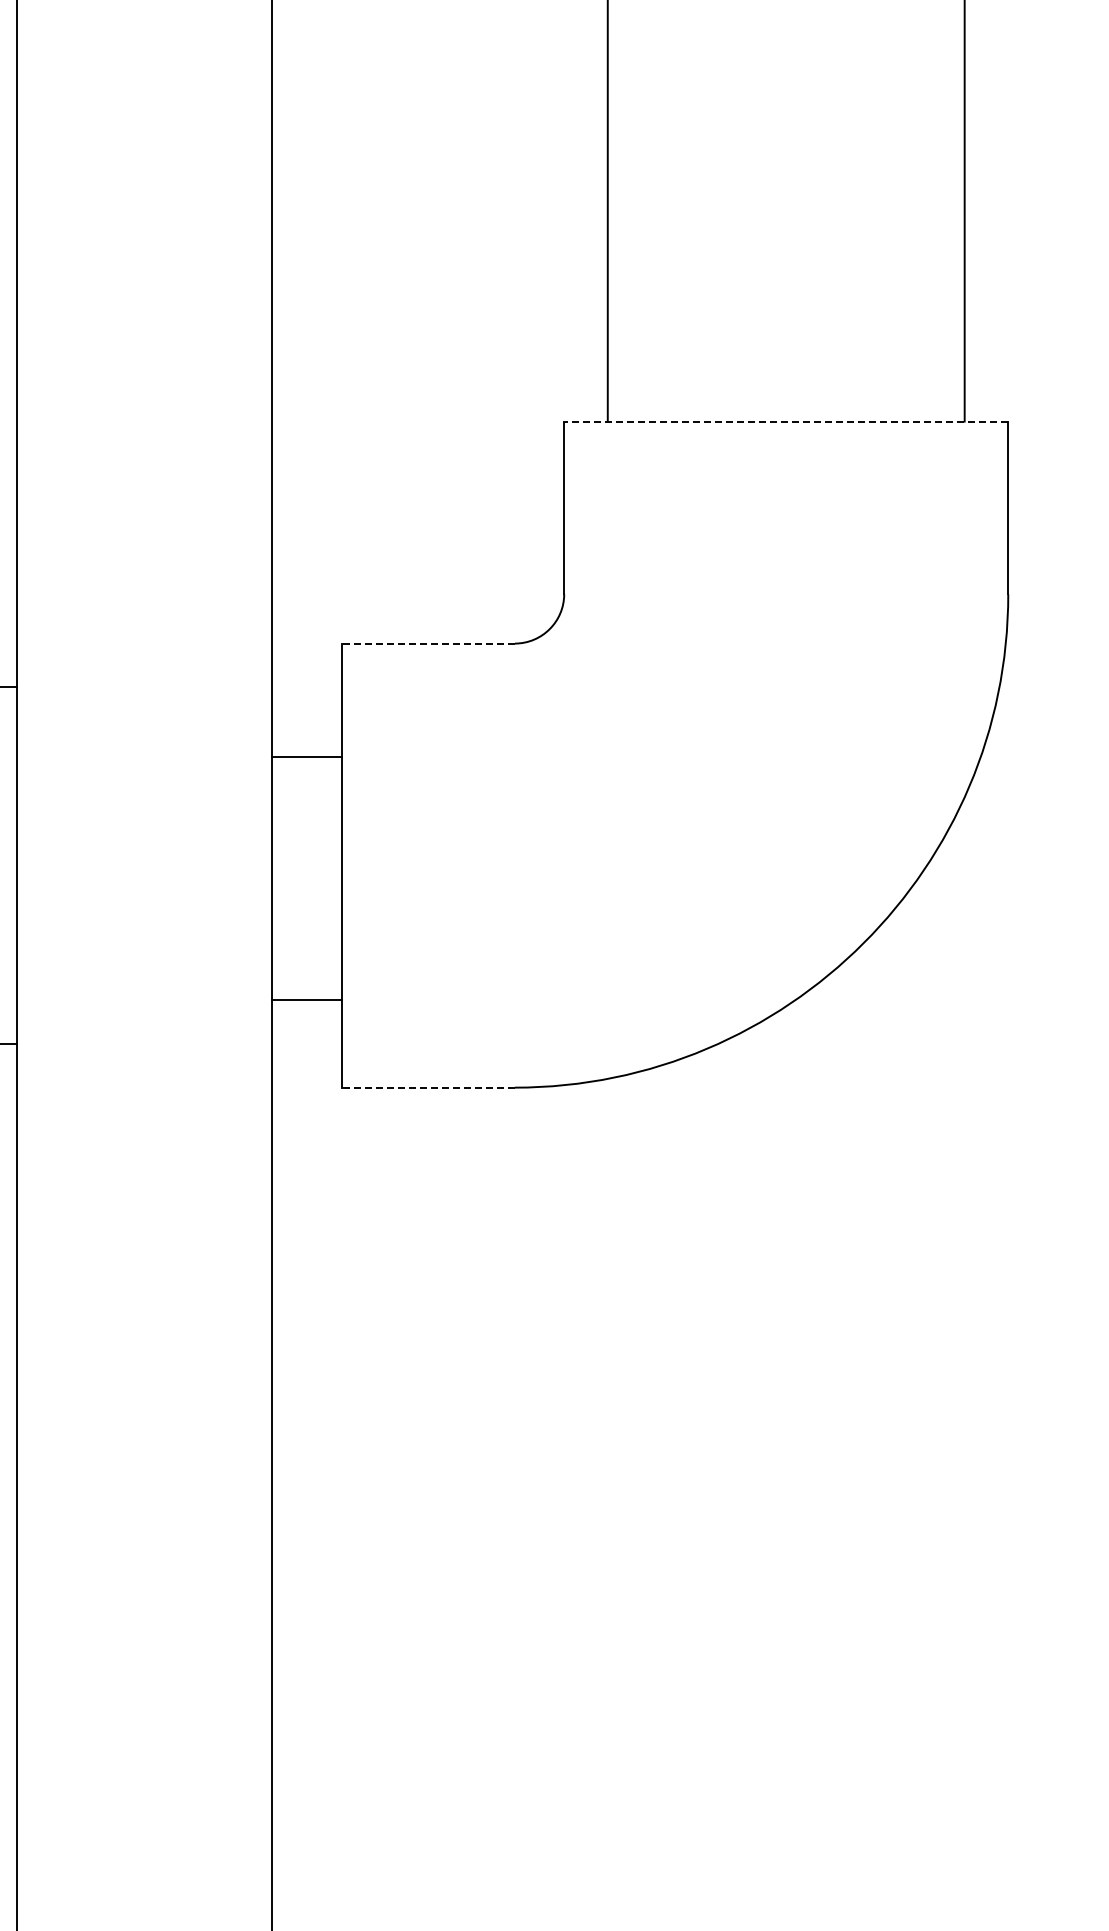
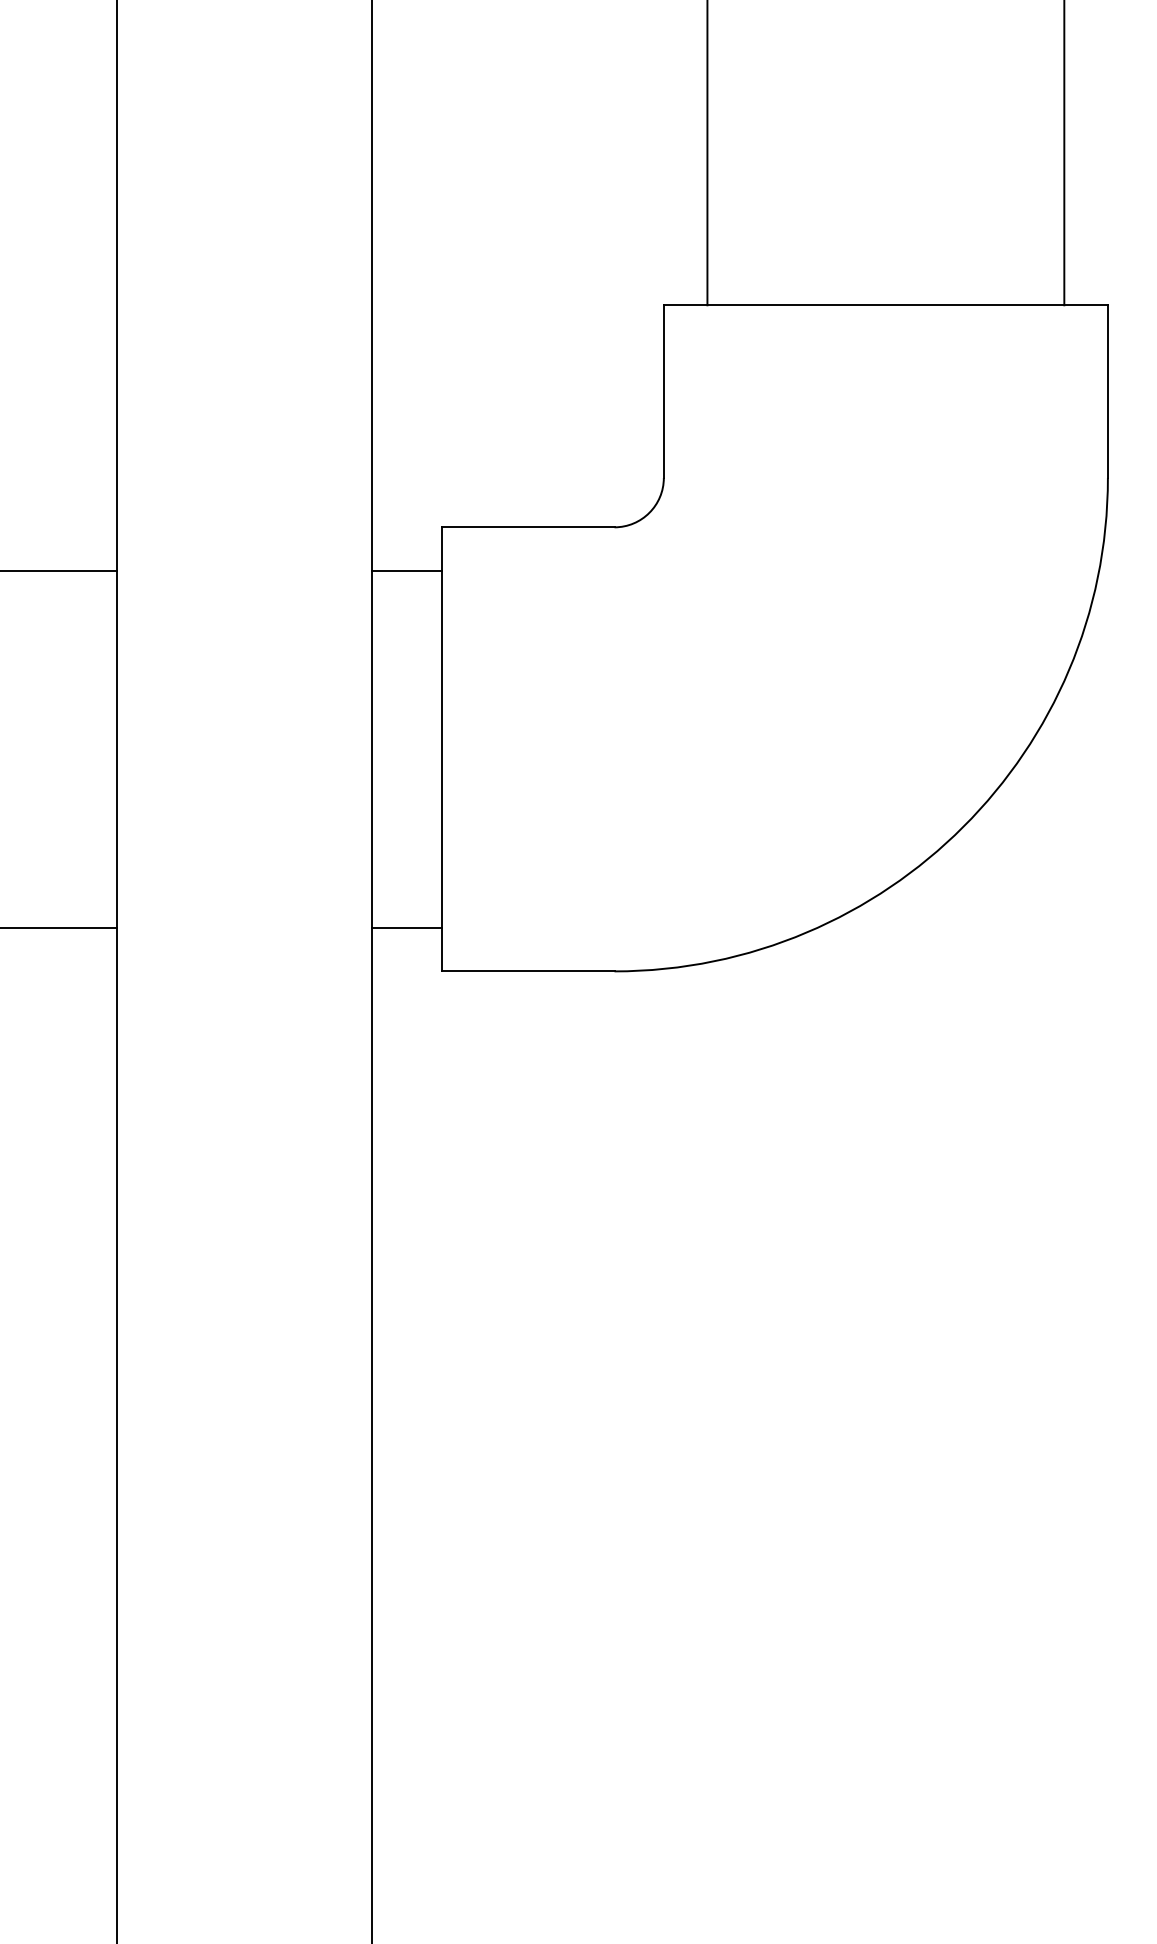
line: (785, 421) -> (885, 305), dashed -> solid
line: (427, 643) -> (527, 527), dashed -> solid
line: (306, 756) -> (406, 570), moved
line: (306, 999) -> (406, 927), moved
line: (427, 1087) -> (527, 971), dashed -> solid

